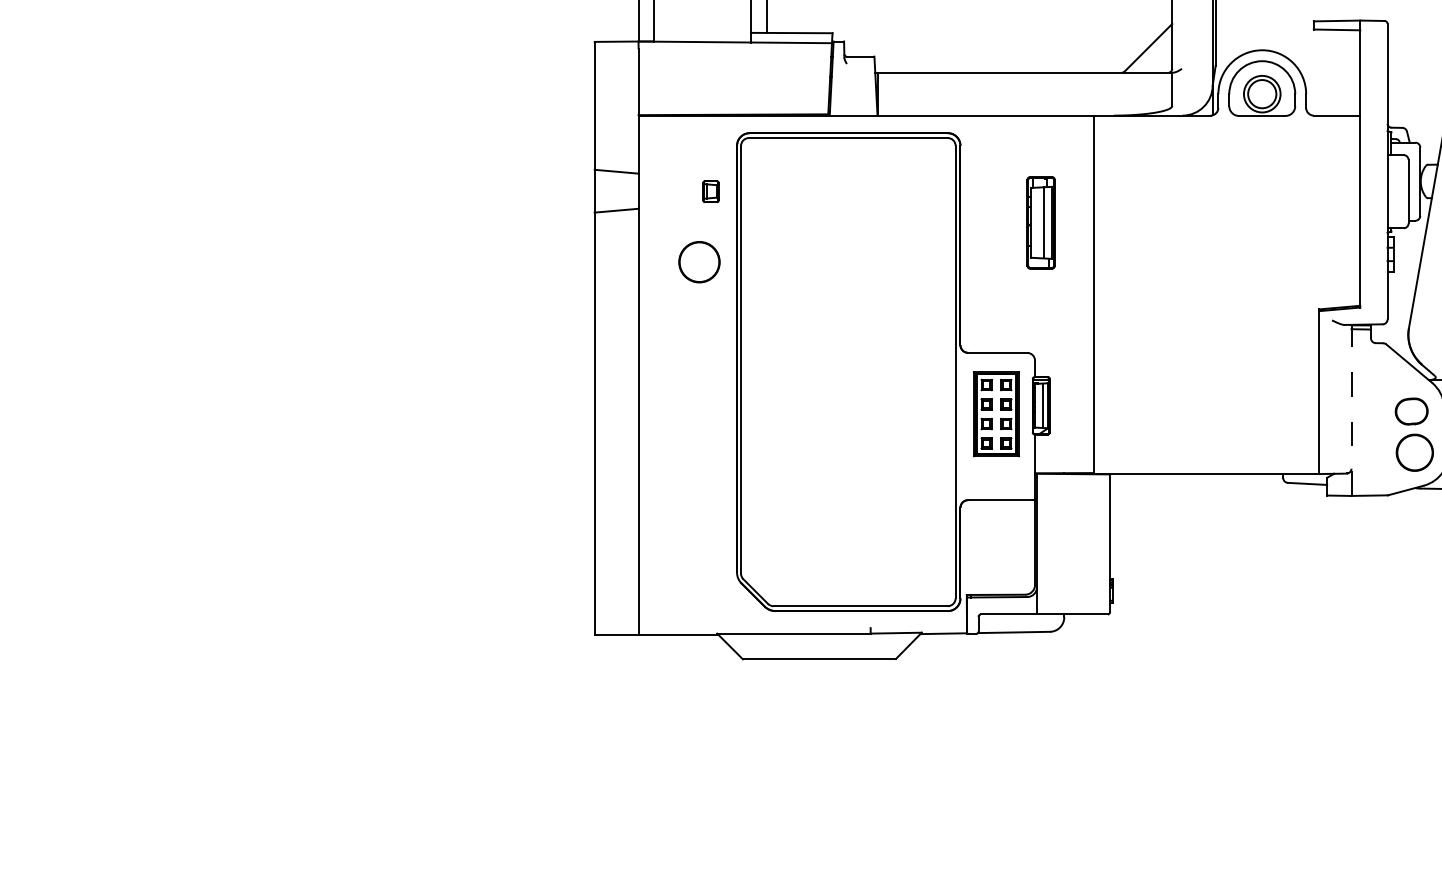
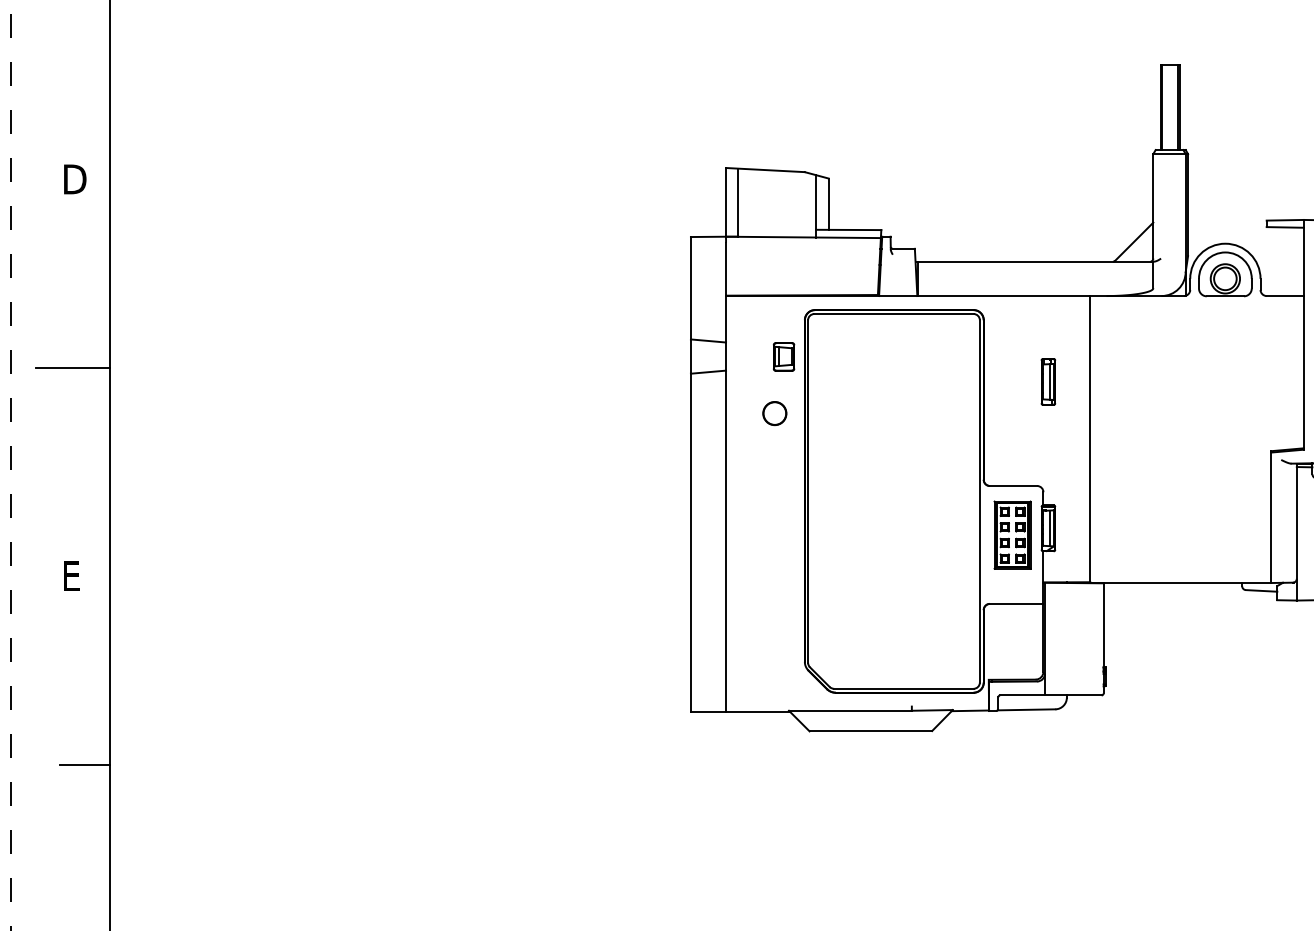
part: (710, 191) -> (783, 356), size x1.67
part: (1041, 222) -> (1048, 381), size x0.62
circle: (699, 262) -> (774, 413), size x0.71
line: (1351, 409) -> (1296, 531), dashed -> solid

